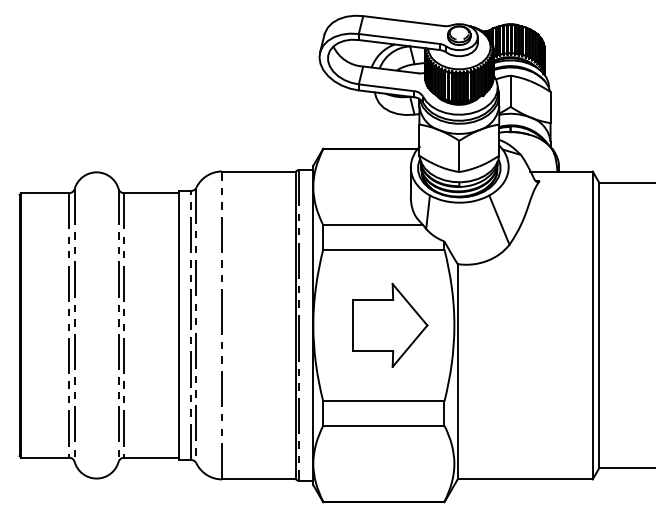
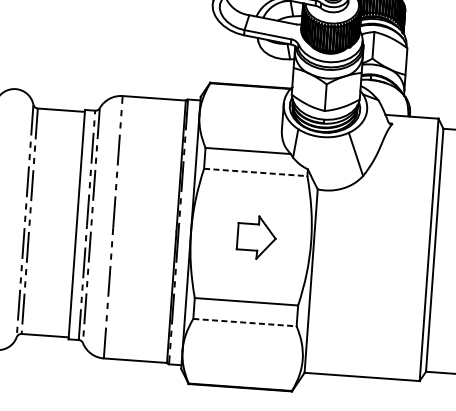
line: (383, 249) -> (255, 172), solid -> dashed
part: (390, 325) -> (256, 237), size x0.6
line: (383, 425) -> (244, 322), solid -> dashed

